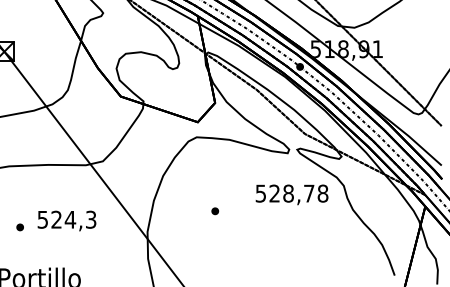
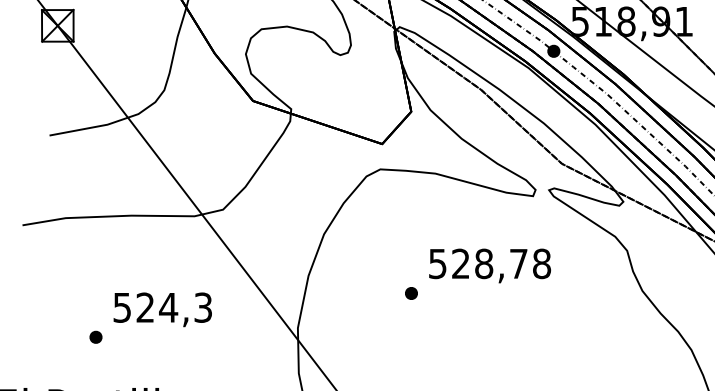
text: (291, 194) -> (489, 265), moved
part: (19, 227) -> (94, 337), moved

